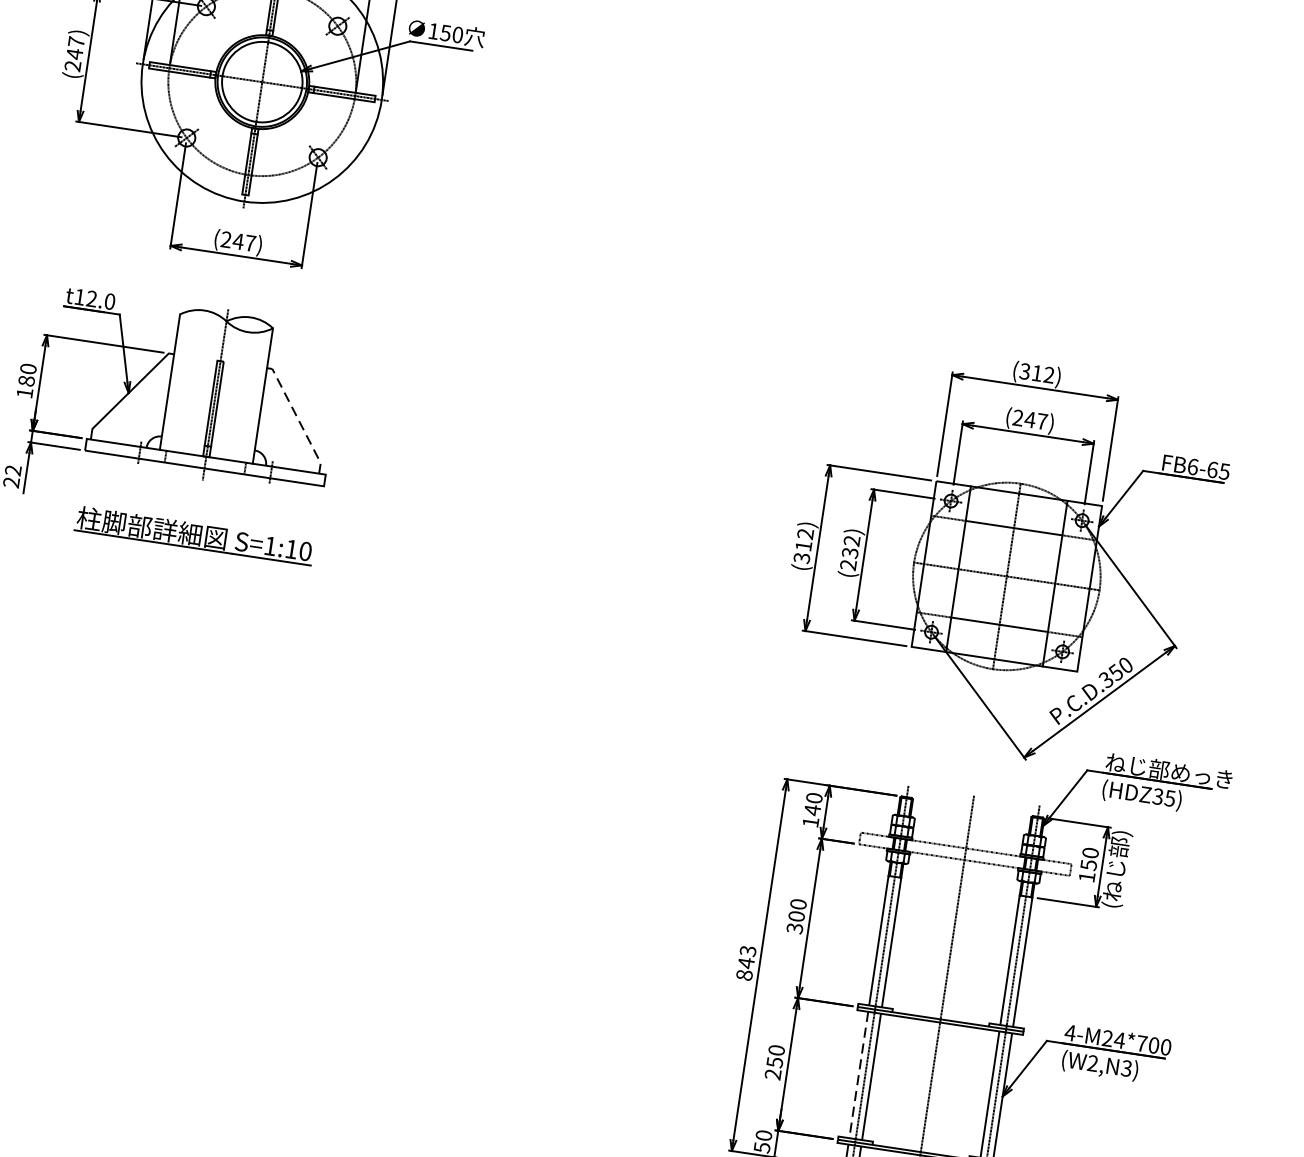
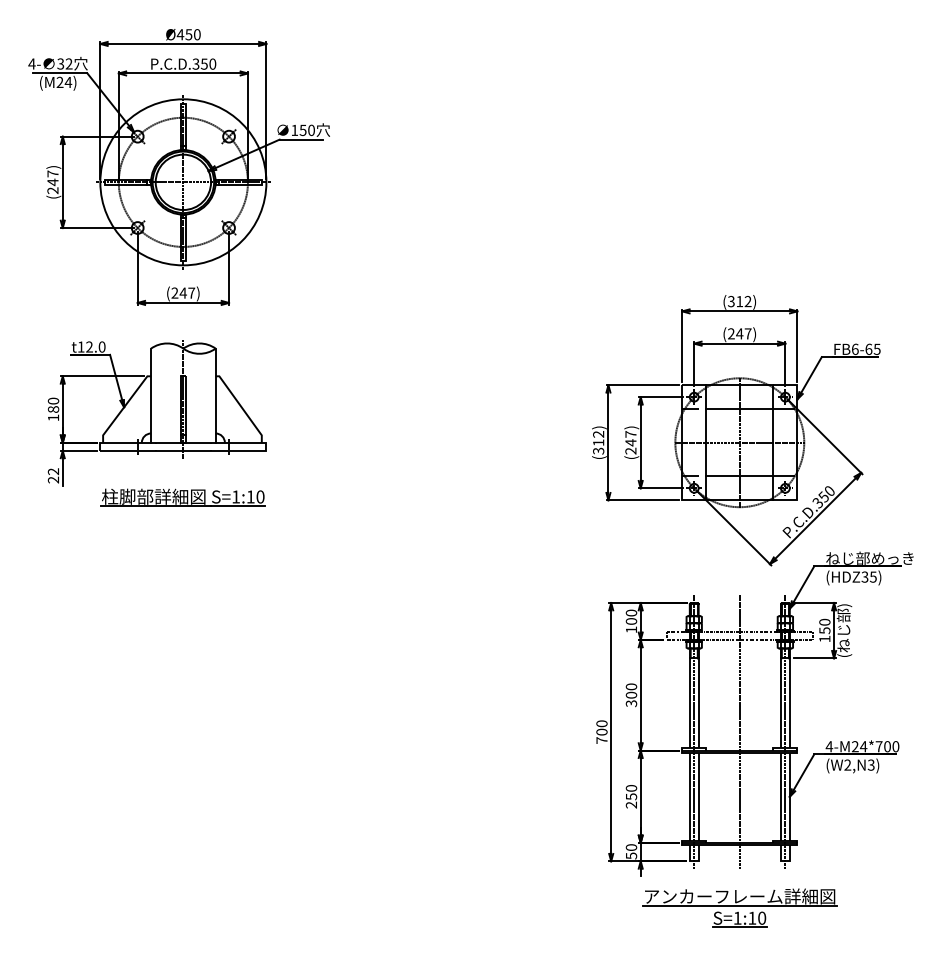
line: (298, 418) -> (242, 407), dashed -> solid
text: (850, 546) -> (630, 438), (232) -> (247)
text: (812, 810) -> (631, 621), 140 -> 100
text: (745, 962) -> (601, 731), 843 -> 700
line: (858, 1074) -> (689, 796), dashed -> solid

